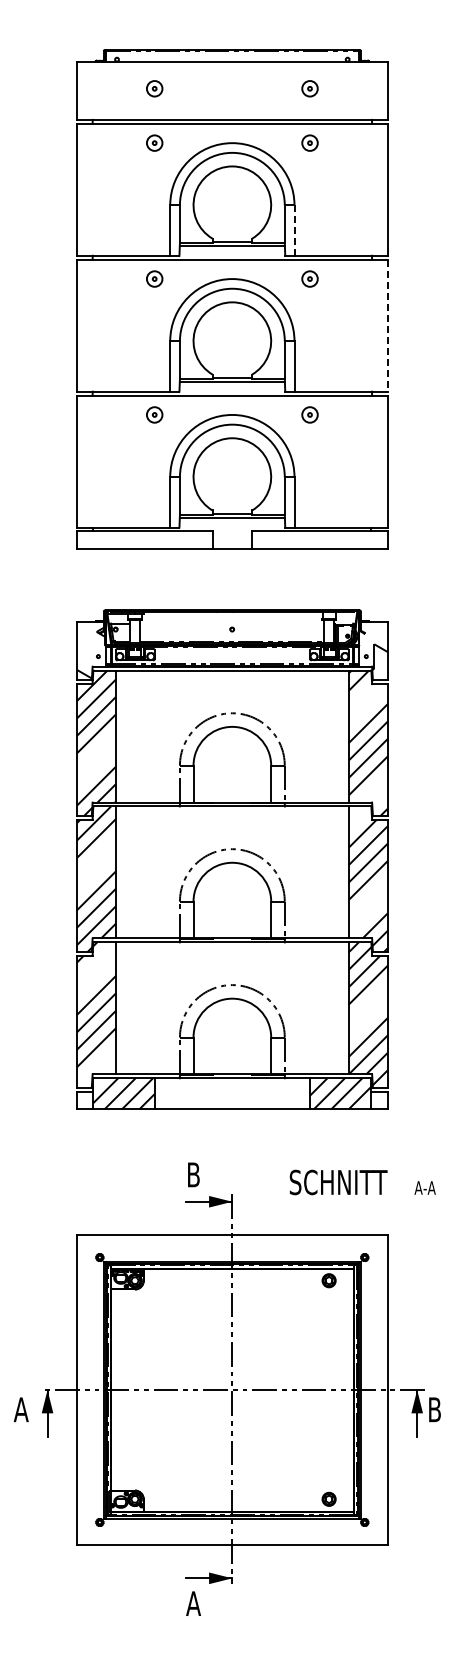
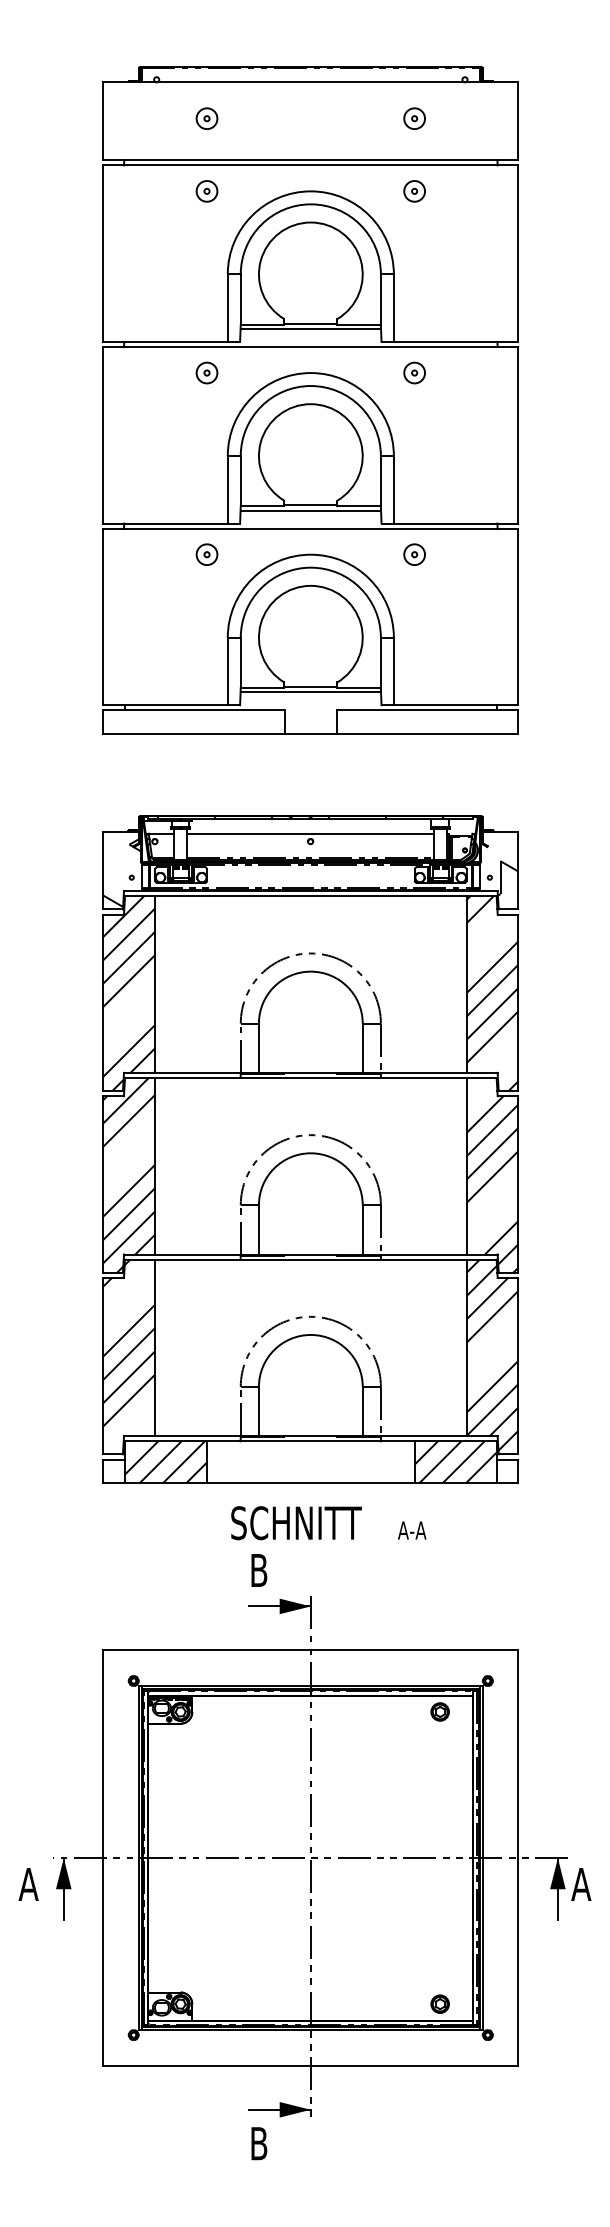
line: (294, 230) -> (393, 308), dashed -> solid
line: (387, 326) -> (518, 436), dashed -> solid
line: (231, 623) -> (309, 833), added
text: (362, 1182) -> (328, 1523), moved
text: (434, 1409) -> (581, 1884), B -> A
text: (193, 1603) -> (258, 2143), A -> B

